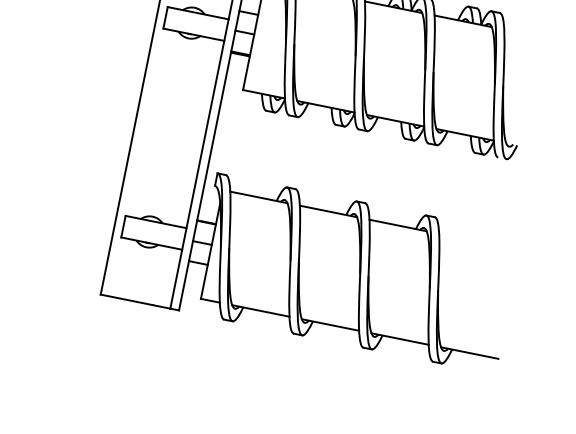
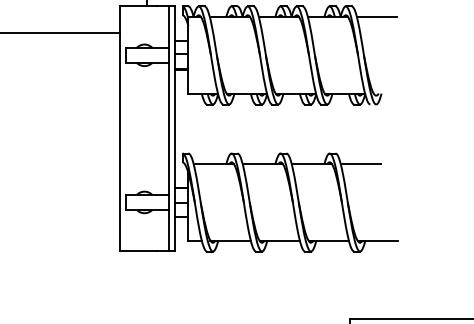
line: (531, 35) -> (376, 17), added
line: (467, 239) -> (360, 164), added

